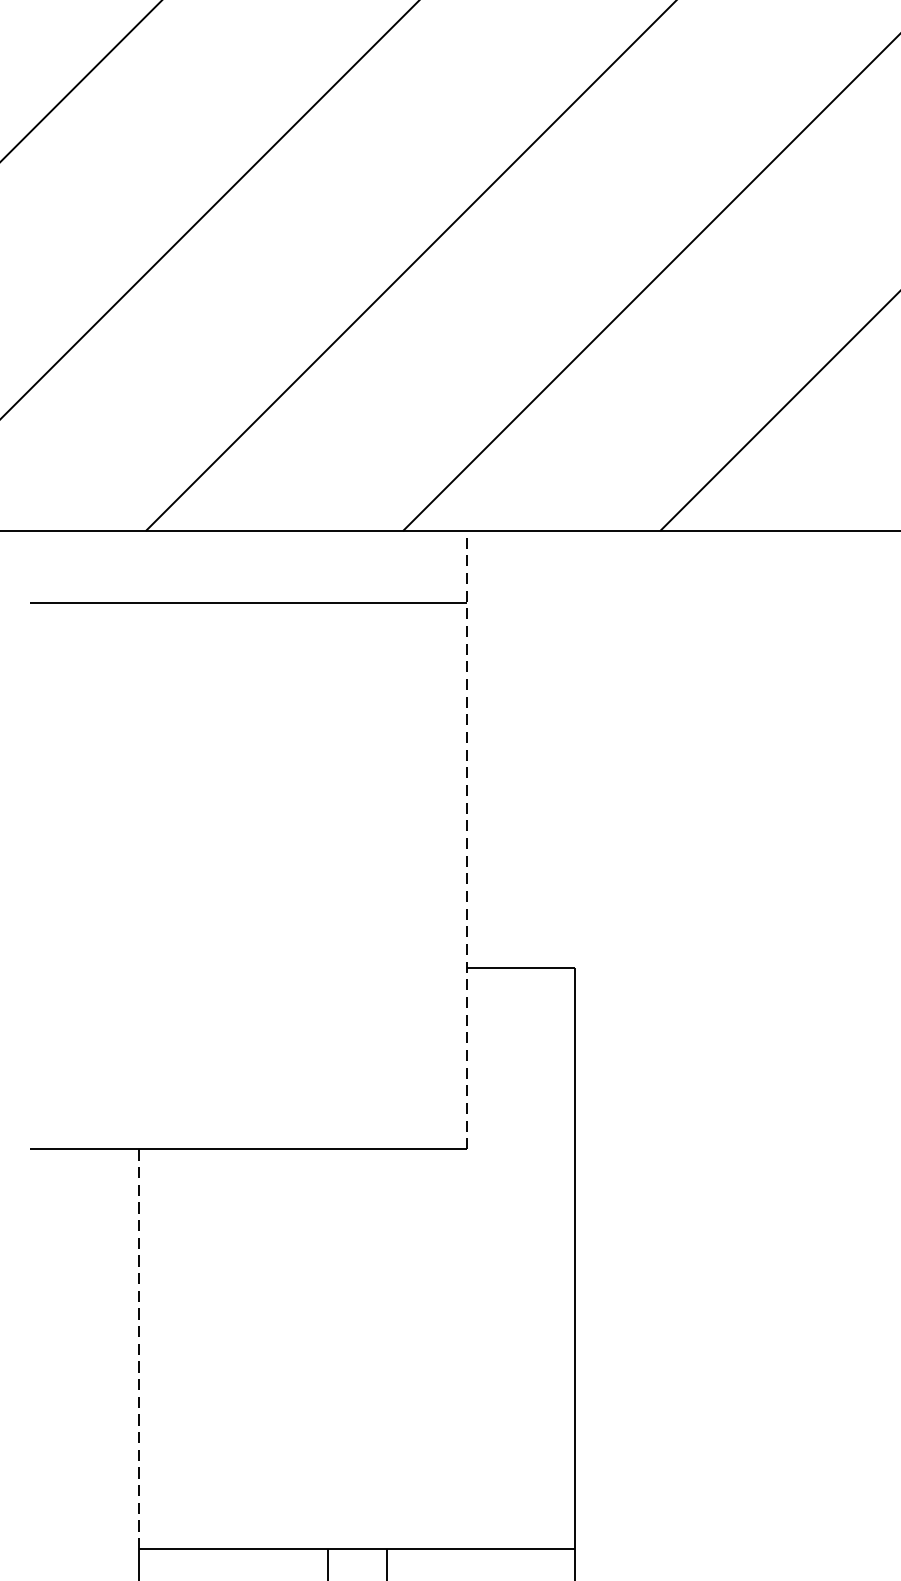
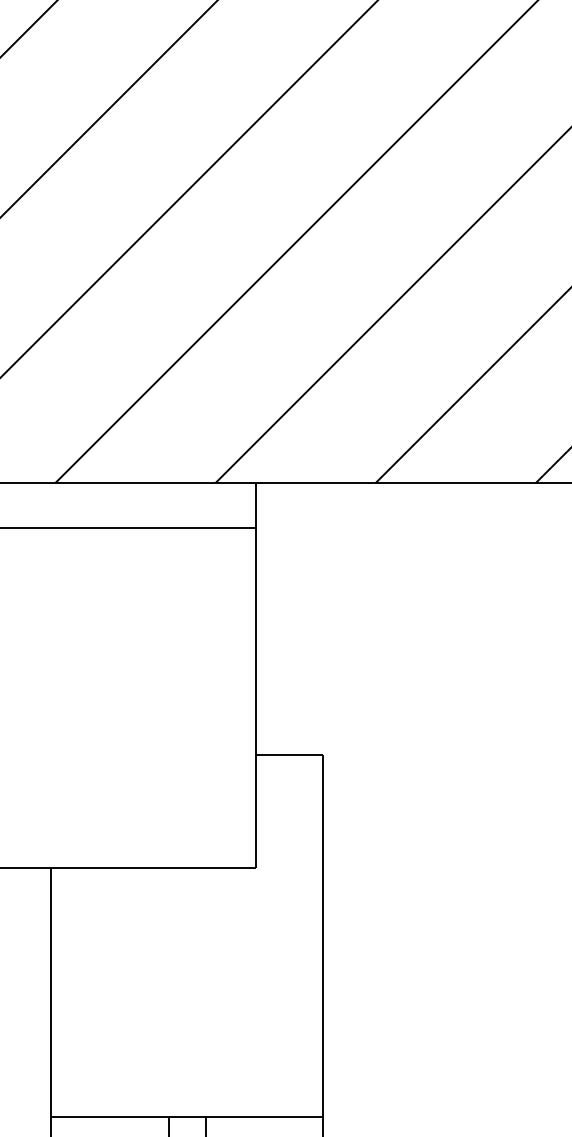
line: (466, 840) -> (255, 675), dashed -> solid
line: (139, 1349) -> (51, 992), dashed -> solid

